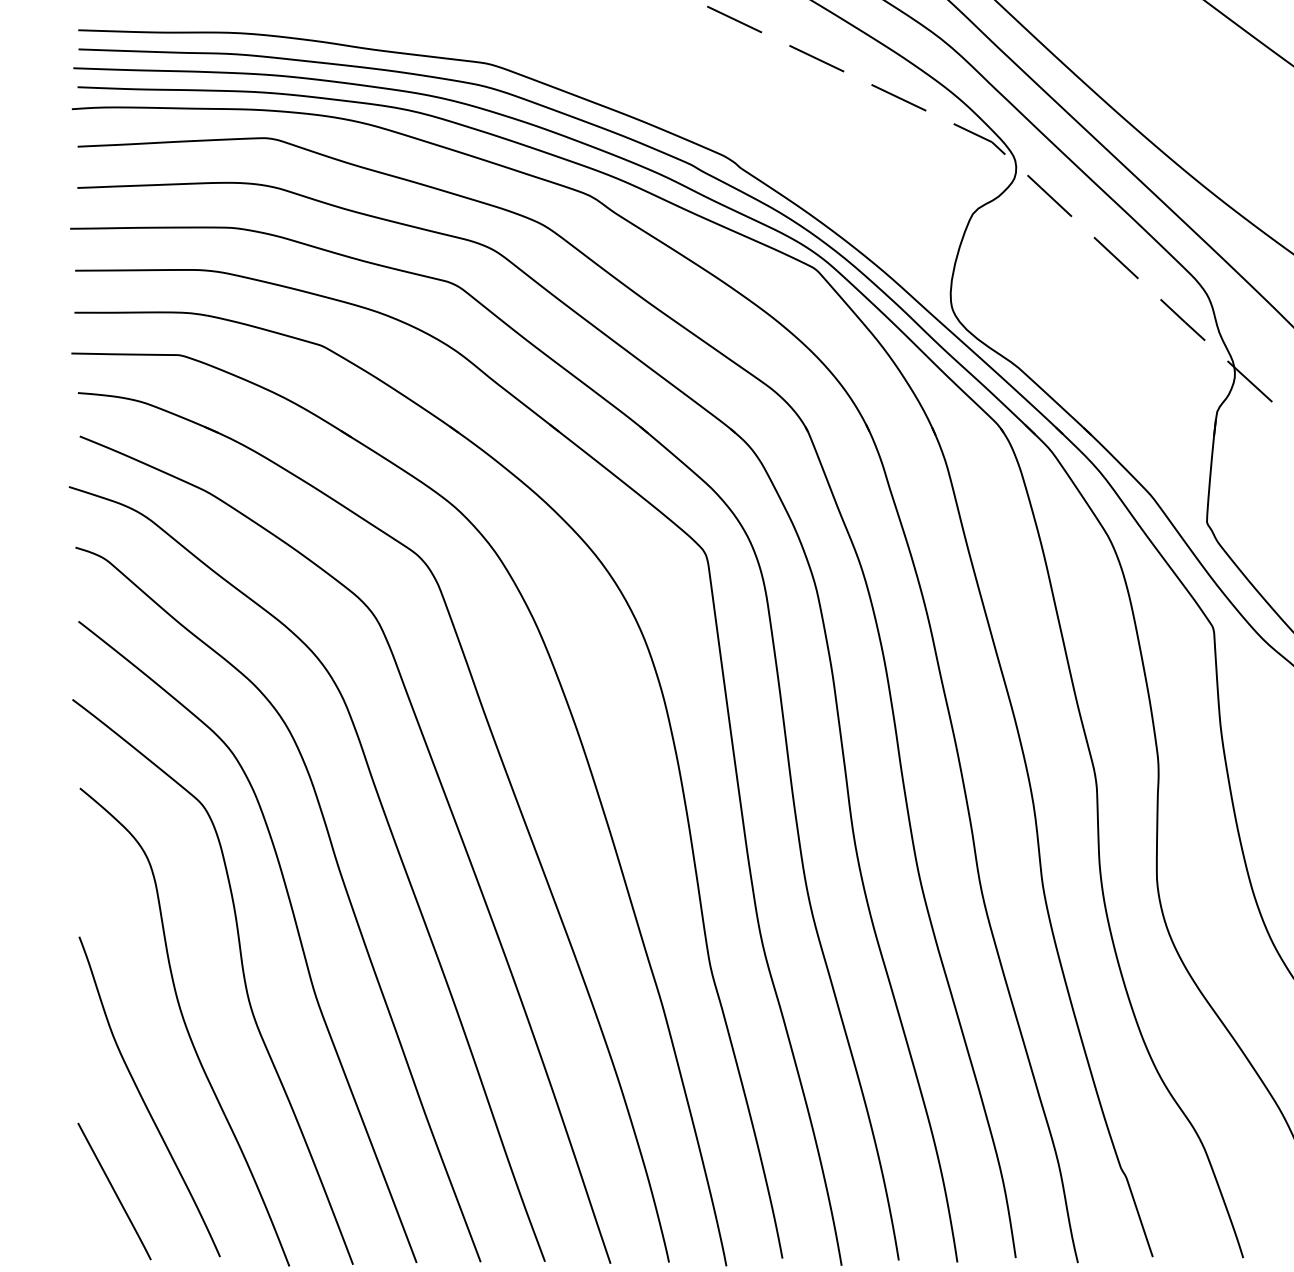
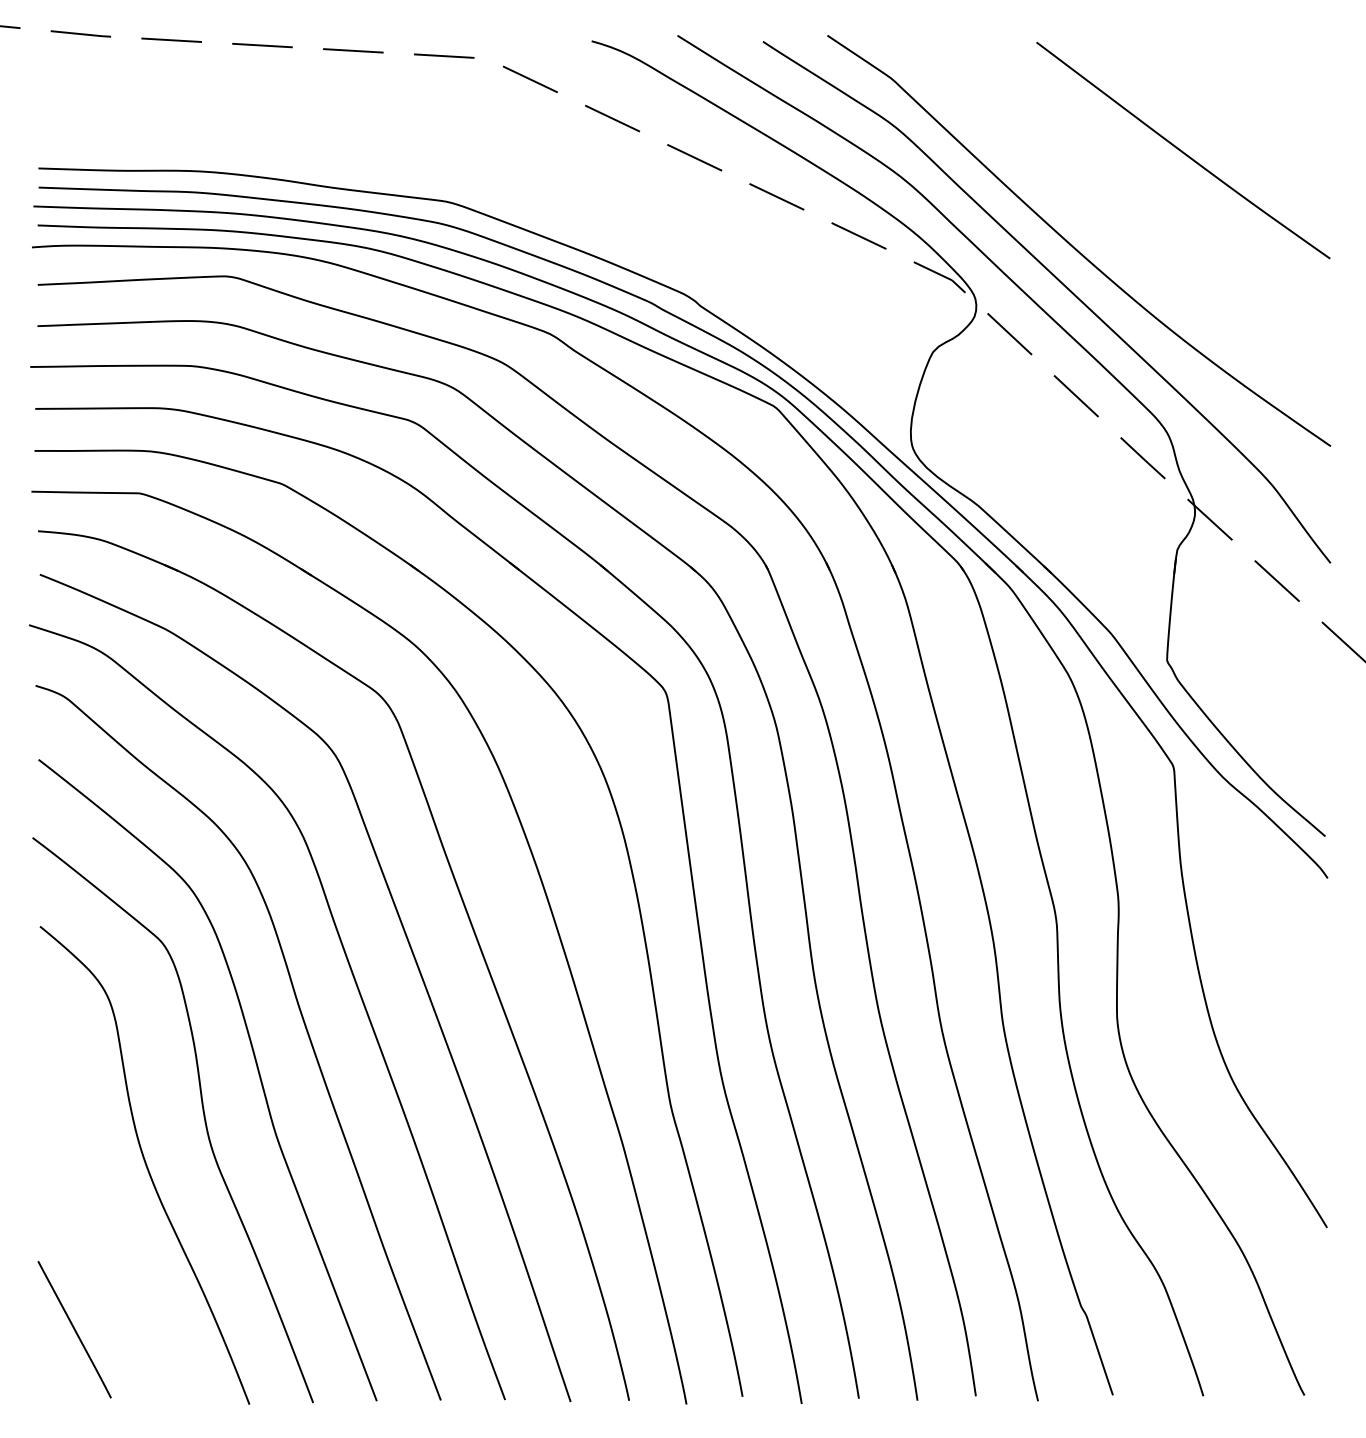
curve: (143, 1098) -> (103, 1236), removed

